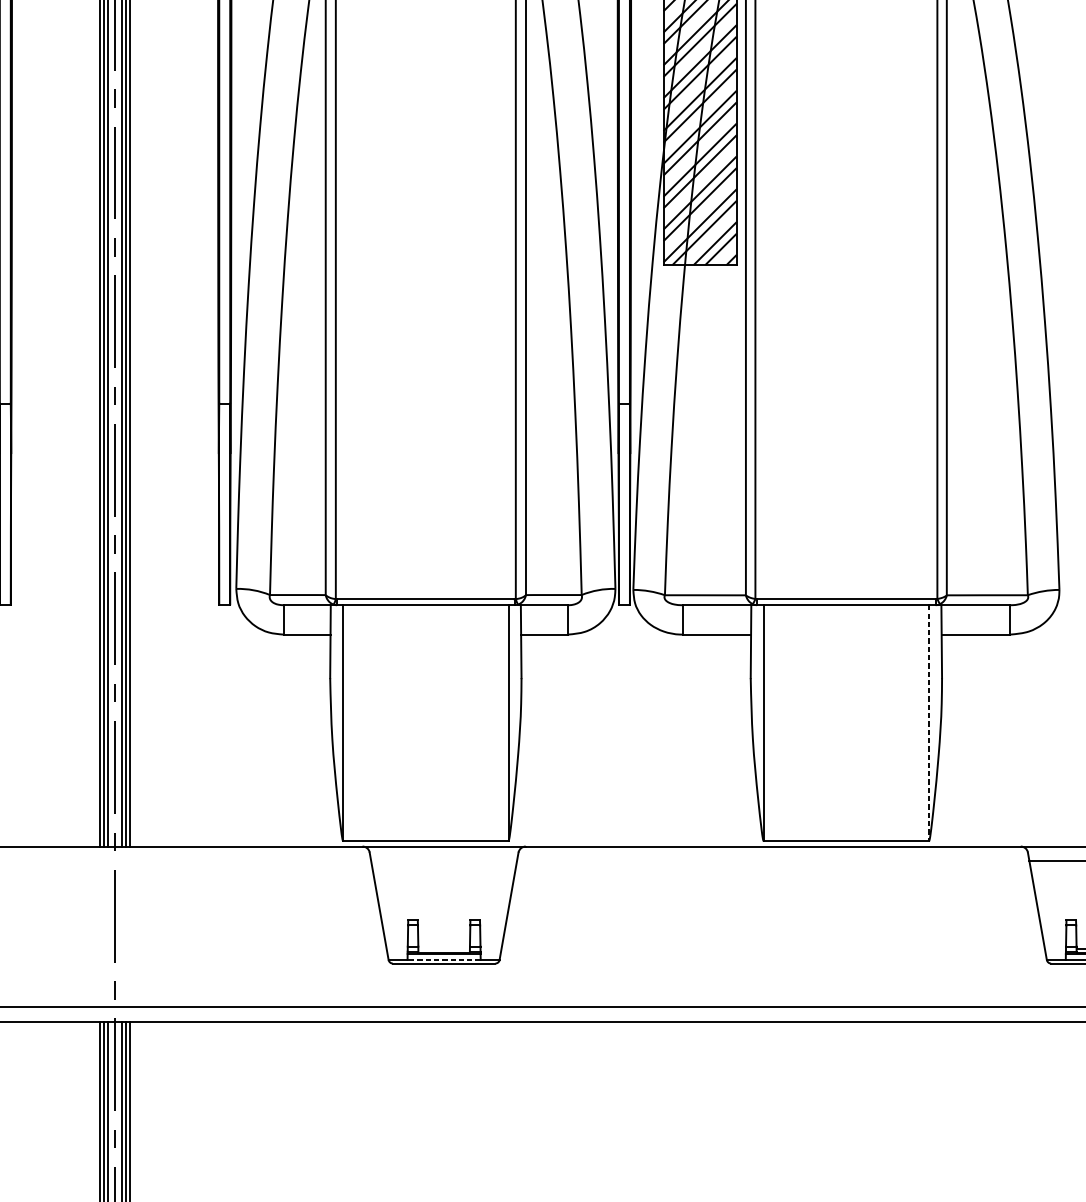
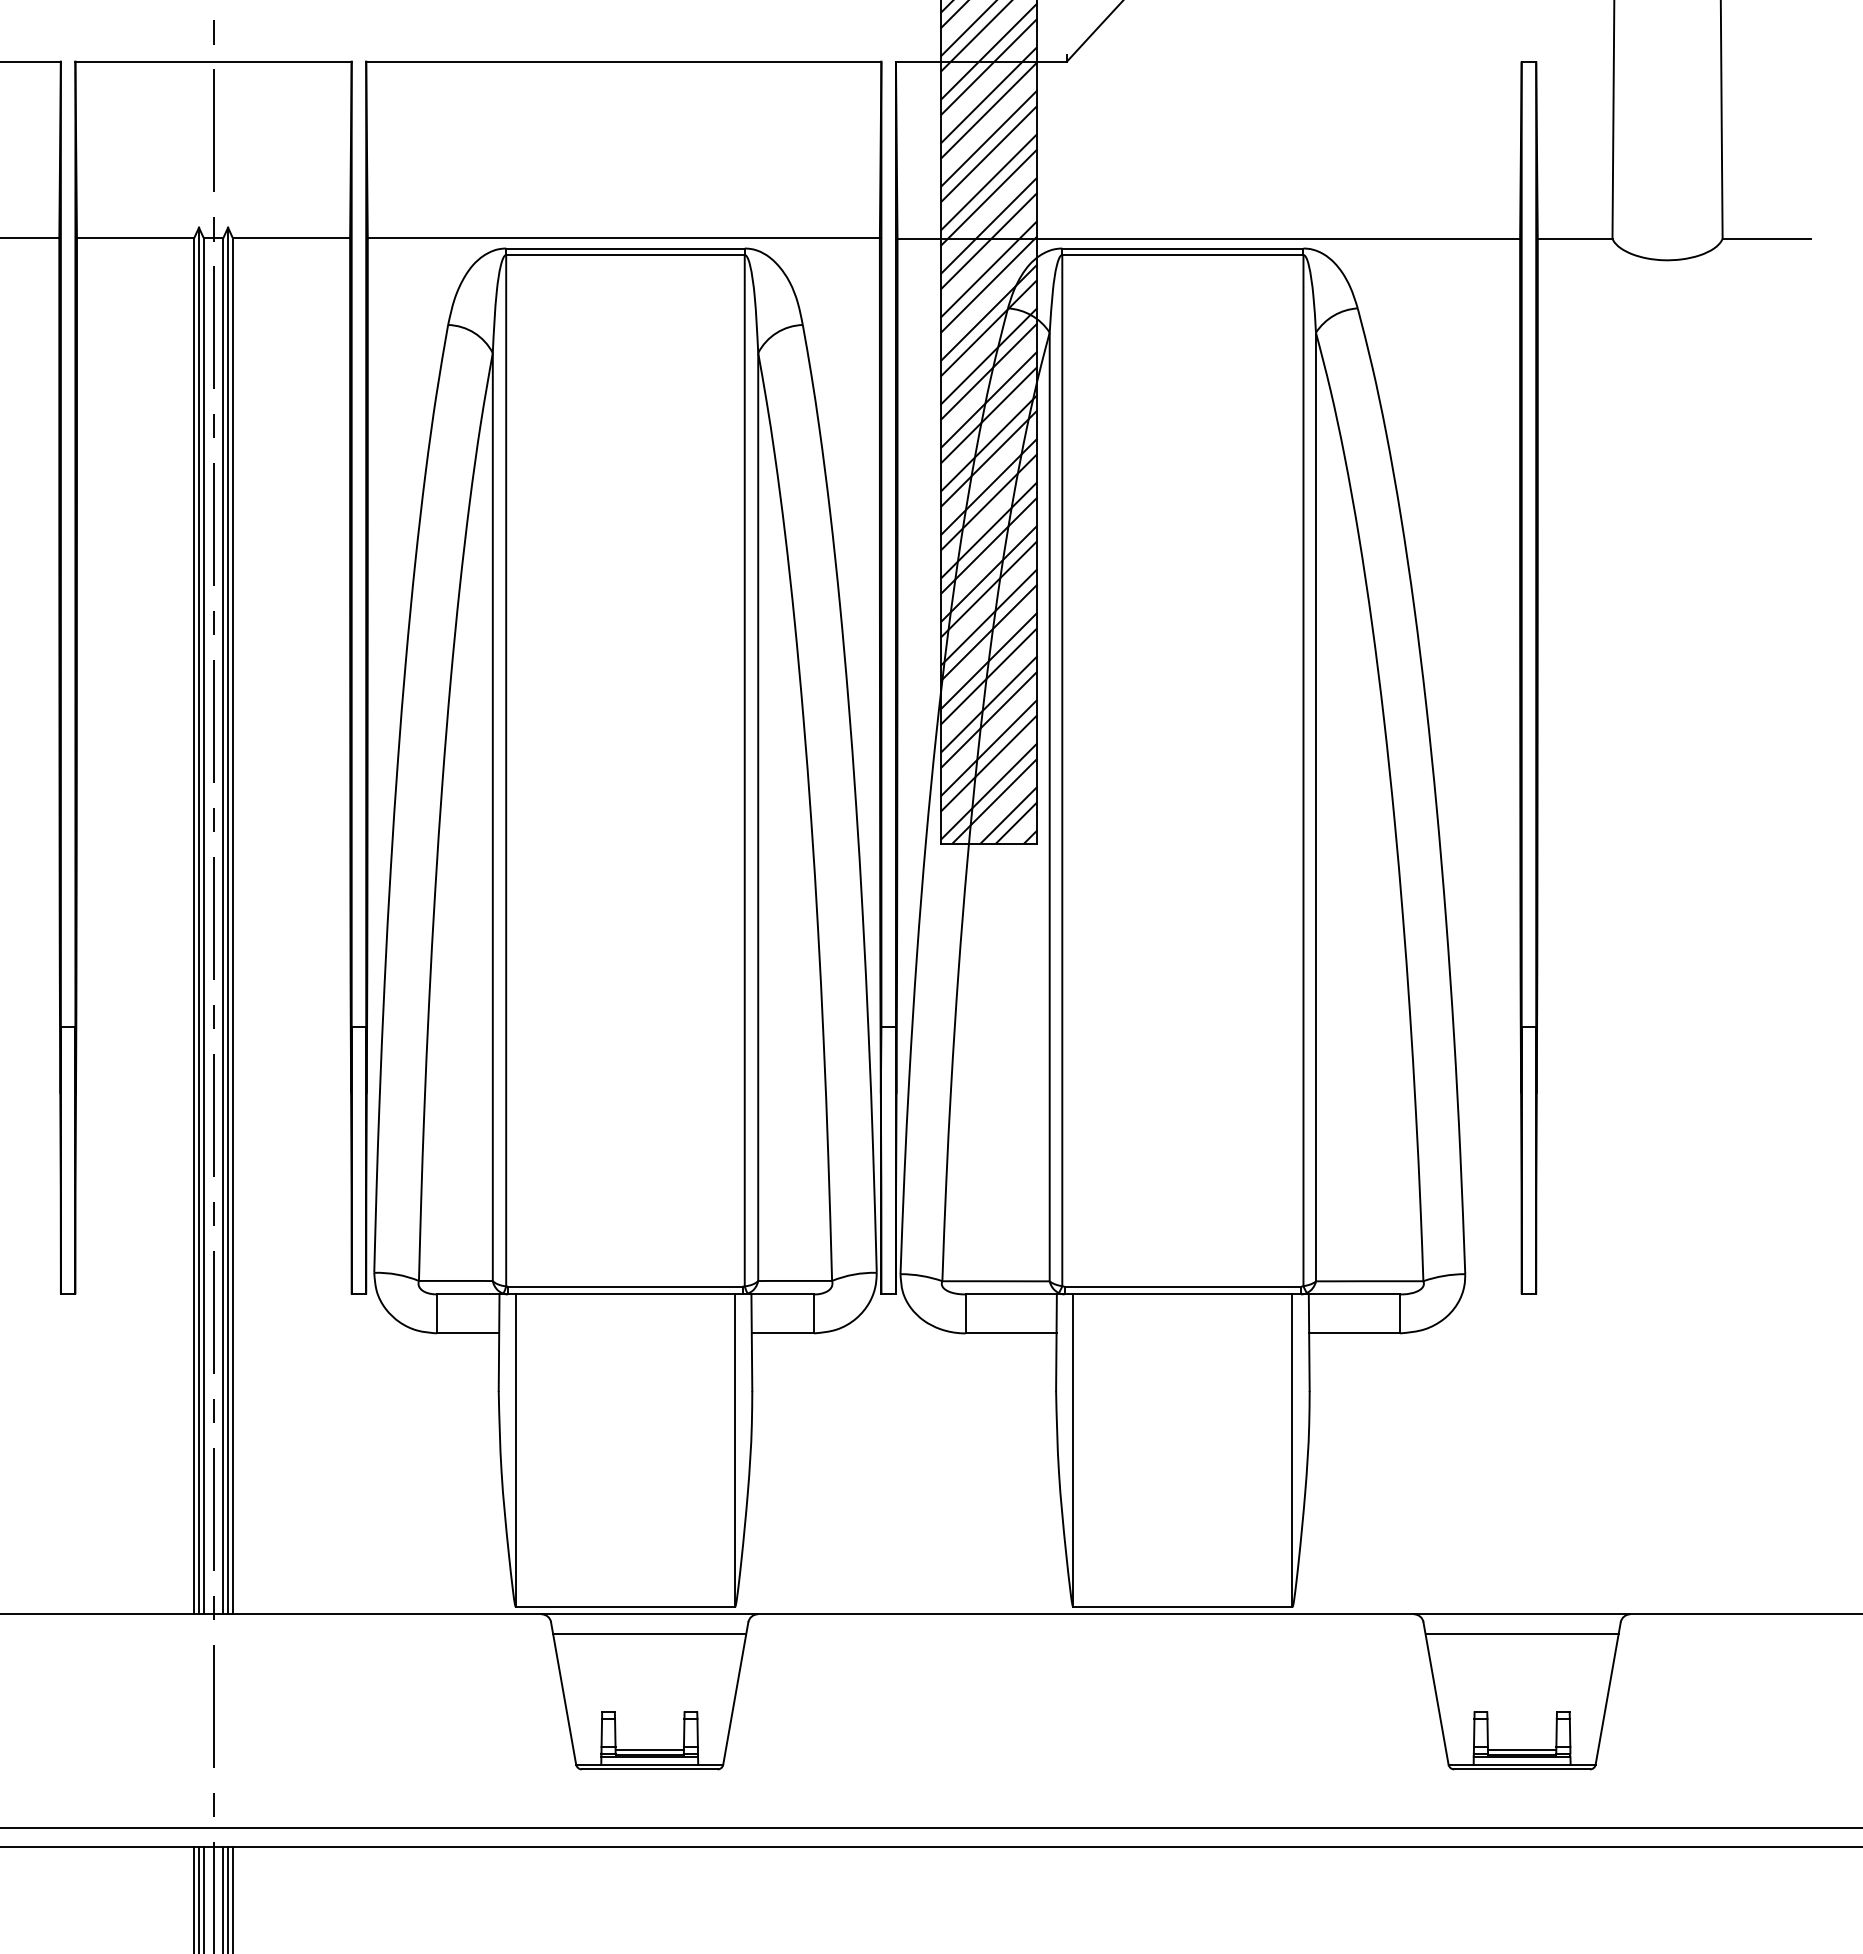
line: (929, 723) -> (1292, 1451), dashed -> solid
line: (443, 861) -> (649, 1633), added
line: (443, 949) -> (649, 1750), added
line: (443, 959) -> (649, 1764), dashed -> solid

